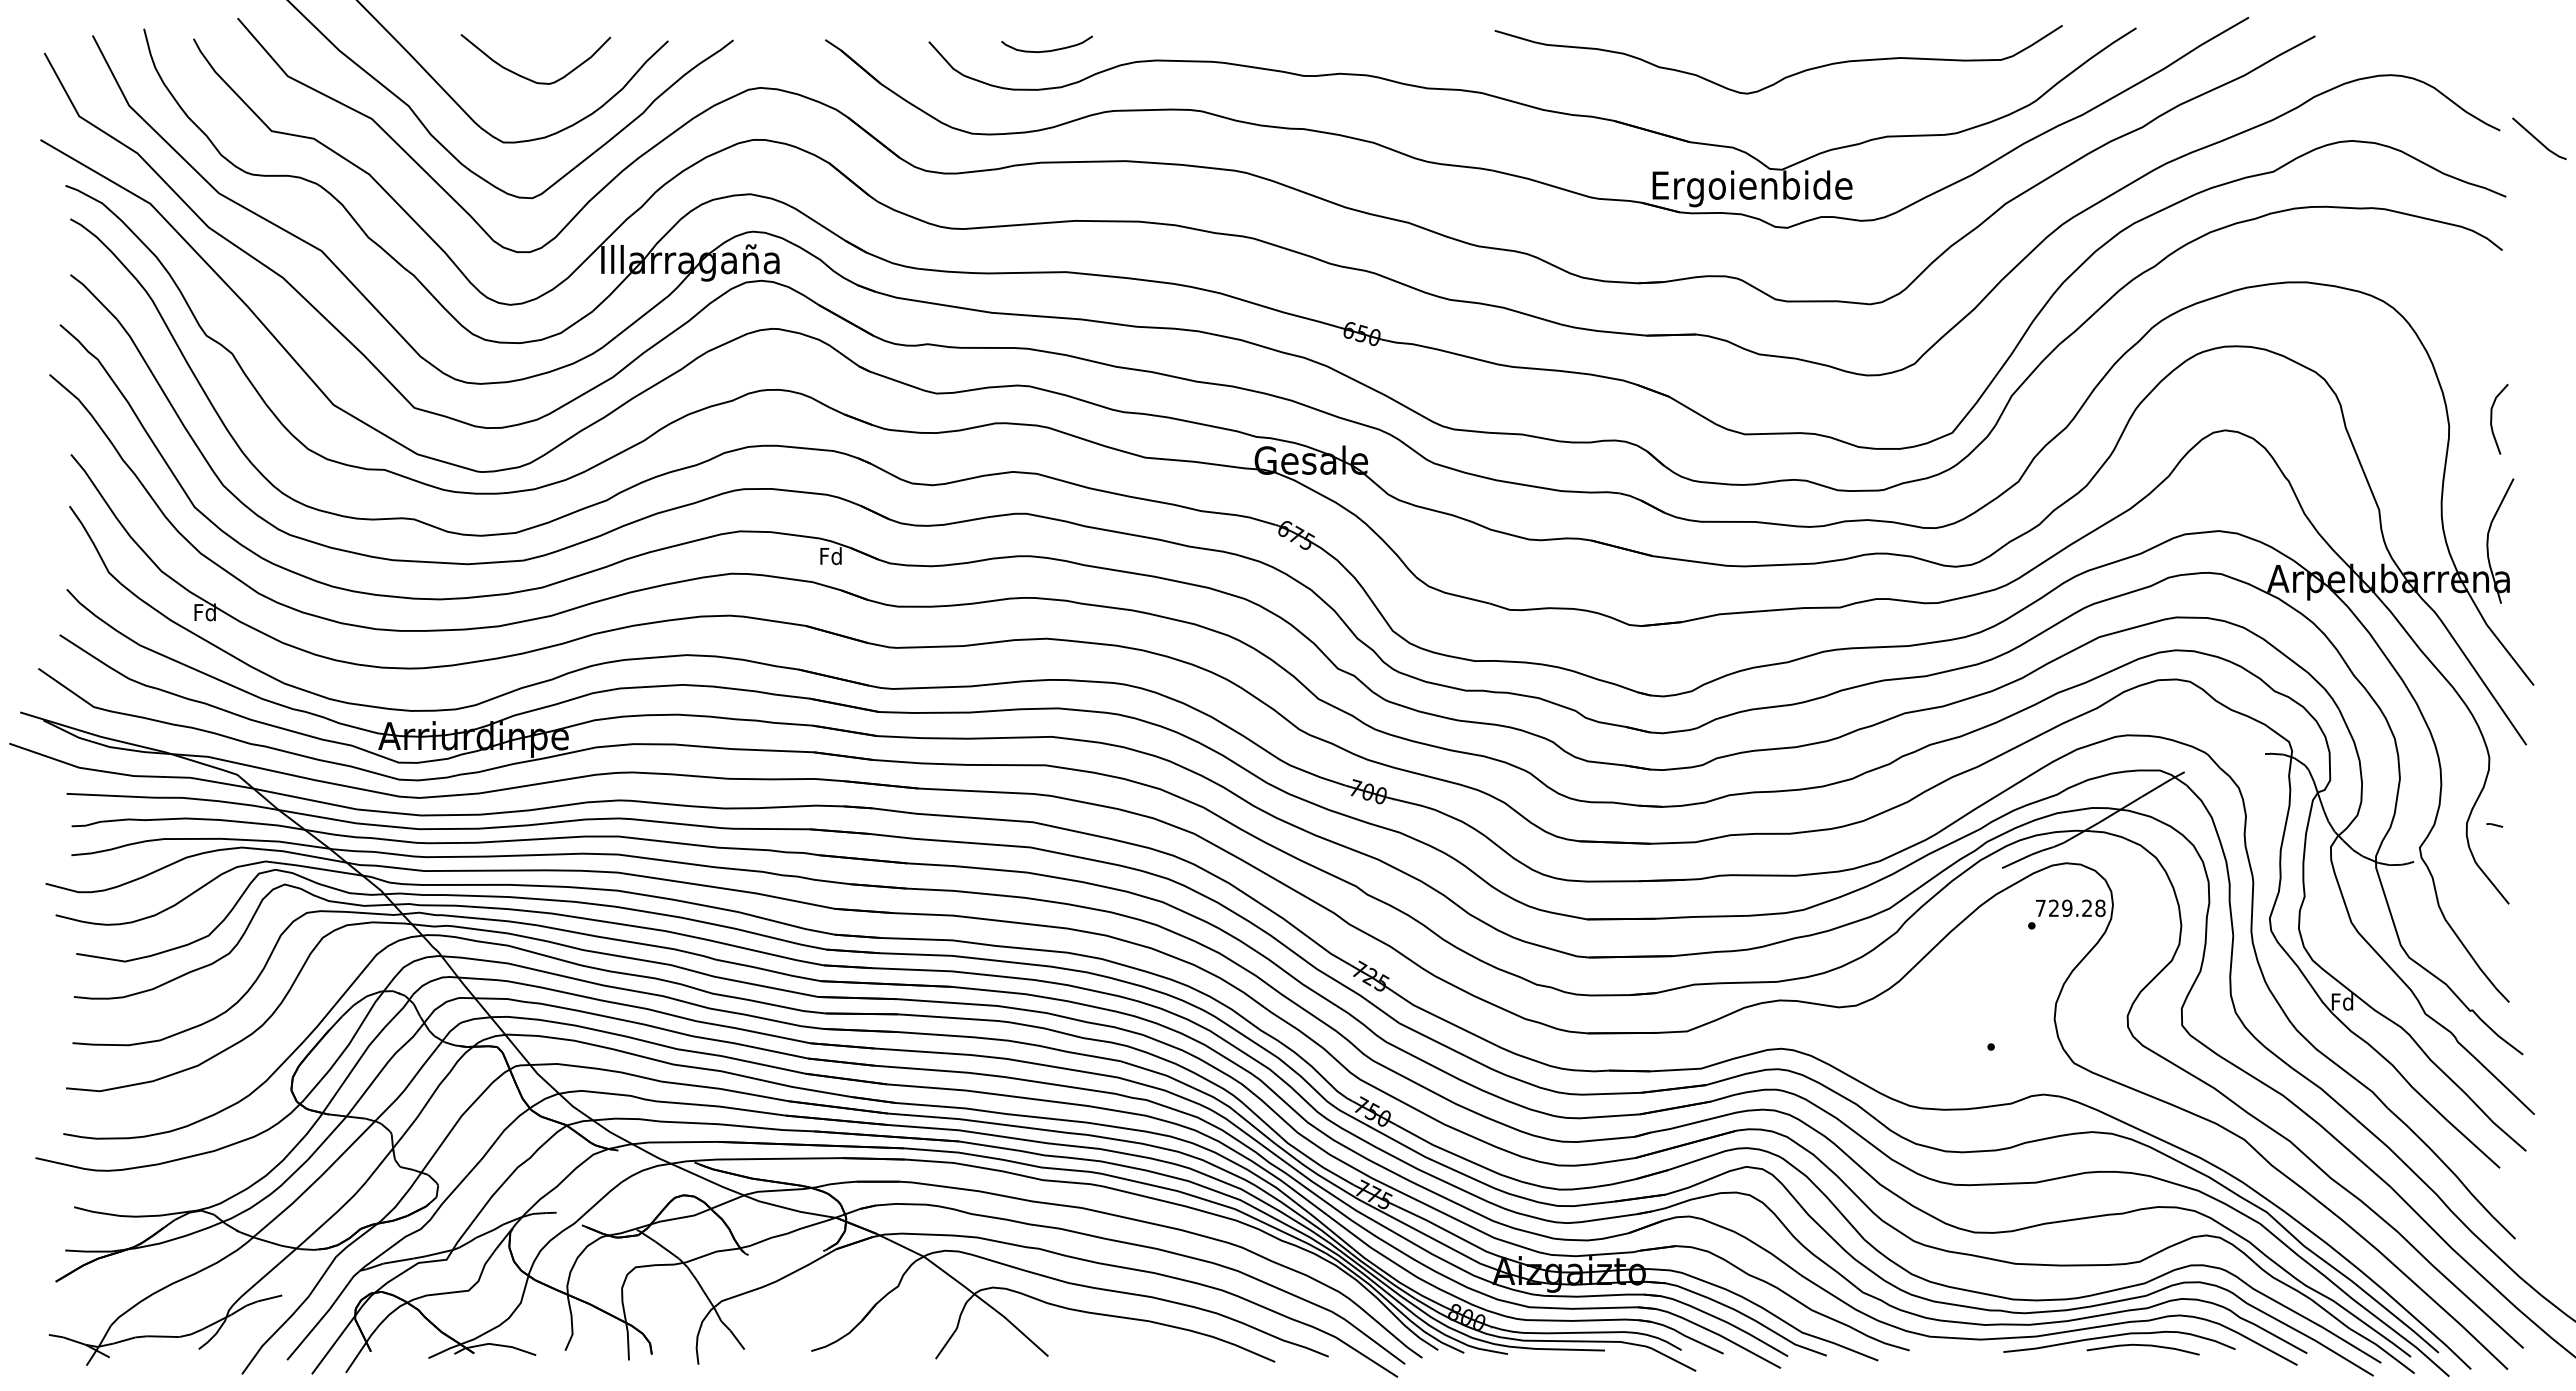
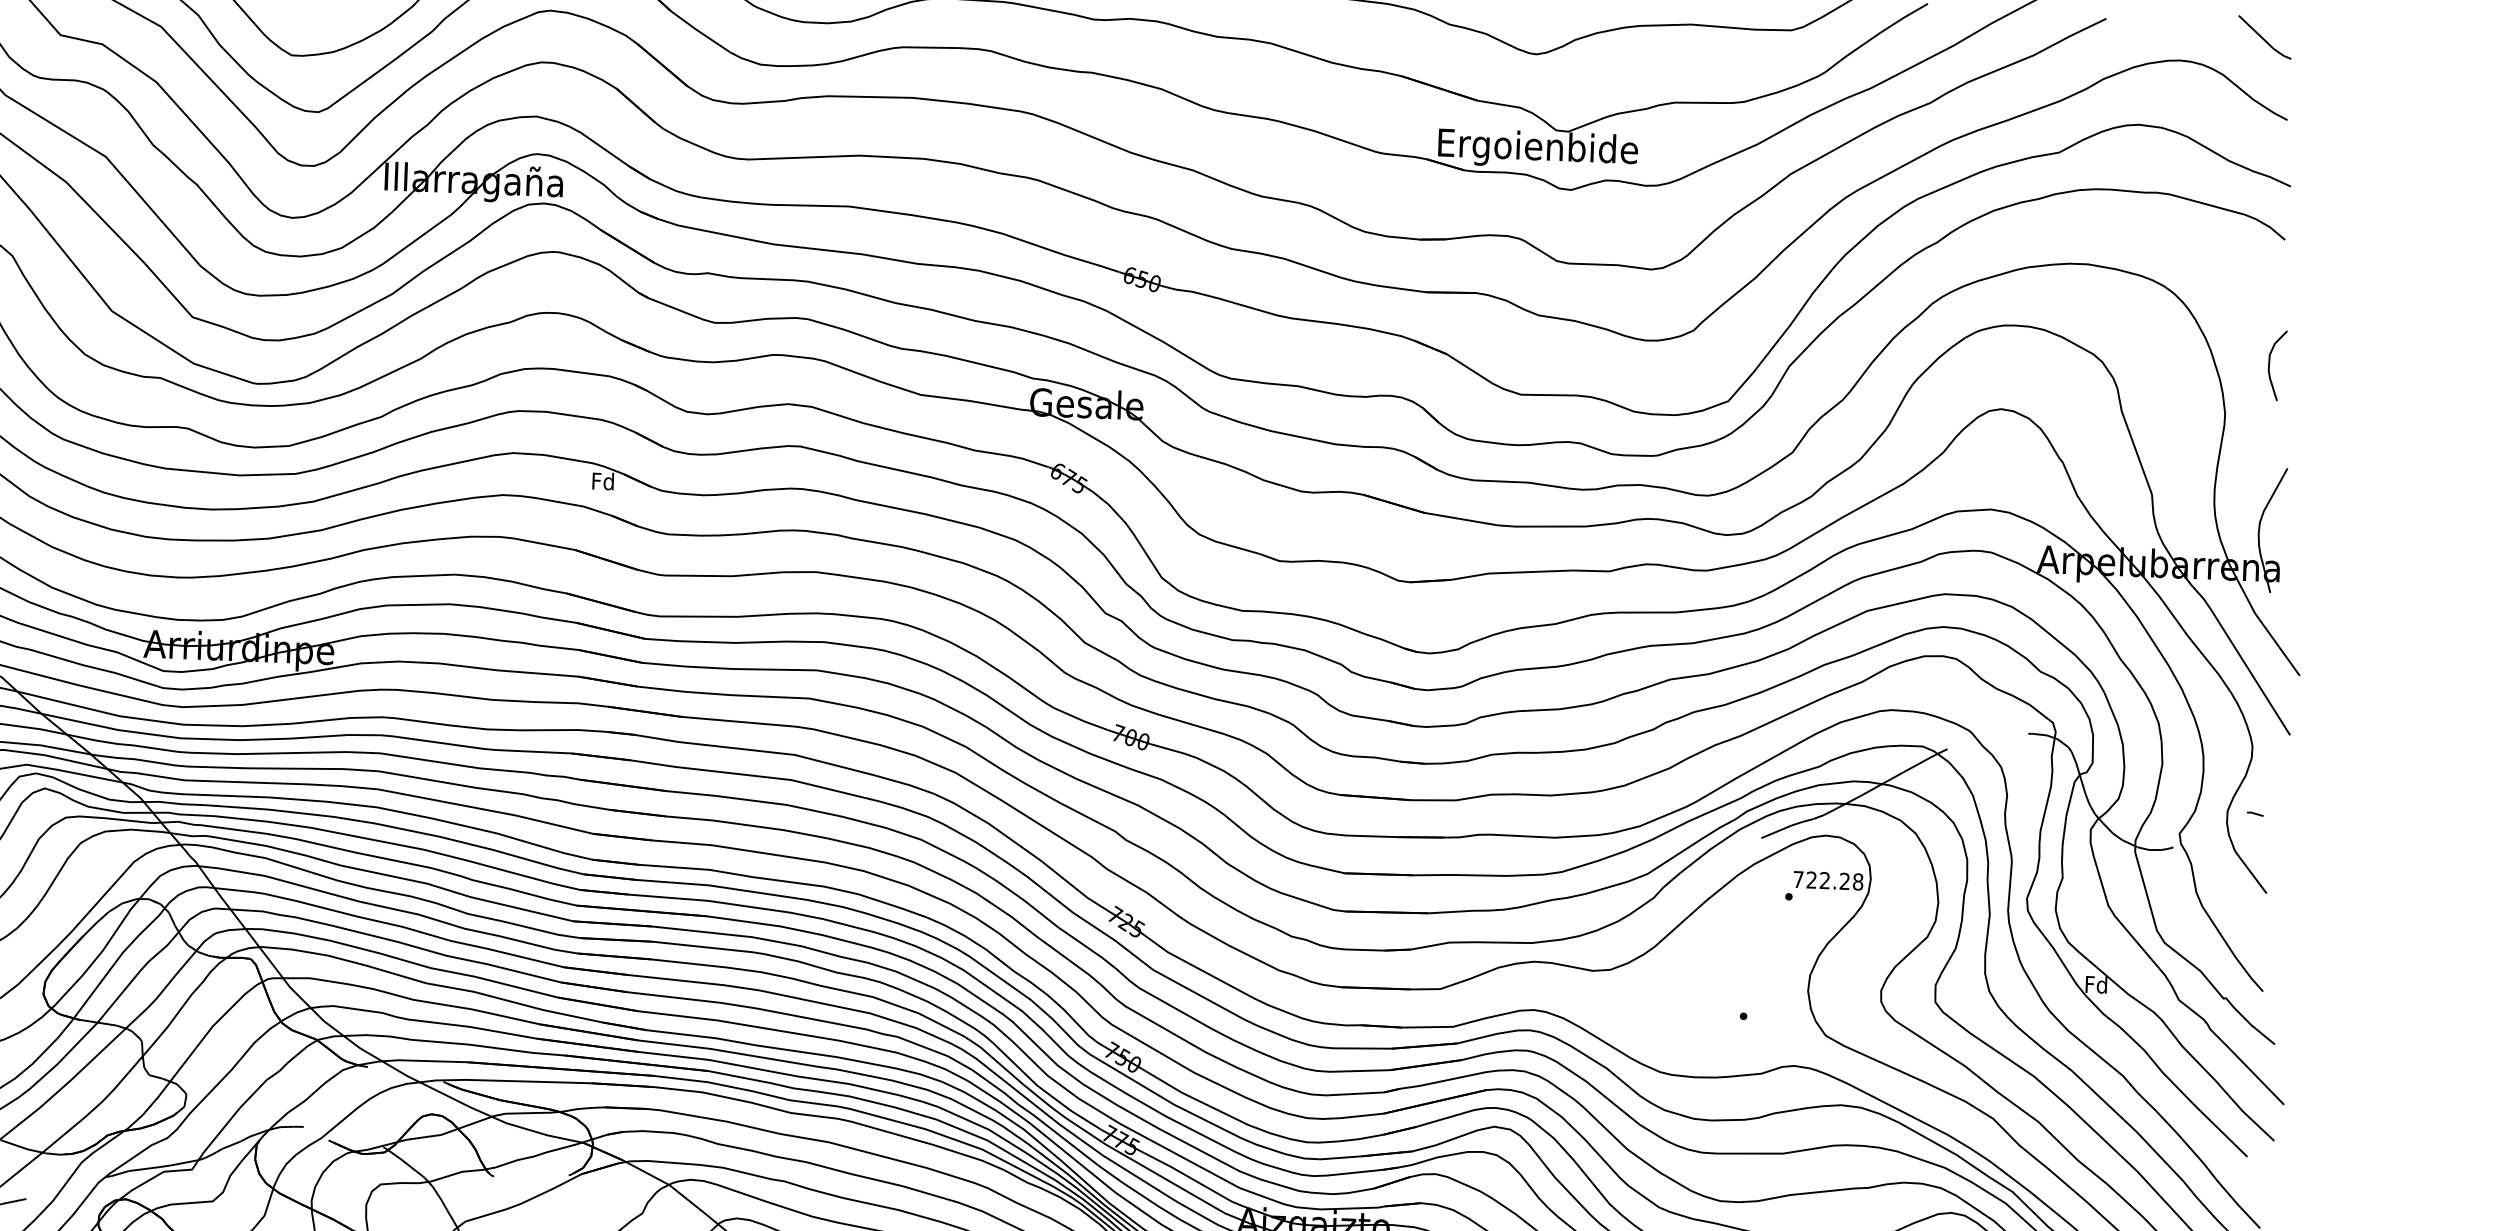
line: (2538, 139) -> (2263, 38), moved
curve: (2492, 418) -> (2270, 364), moved
text: (2067, 907) -> (1825, 879), 729.28 -> 722.28

